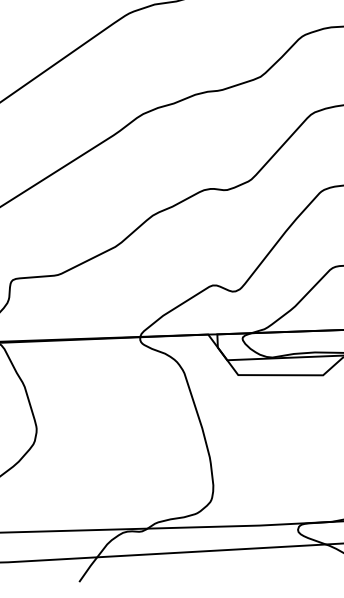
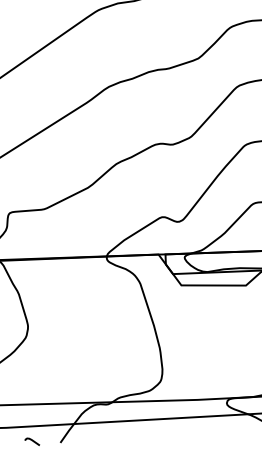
curve: (42, 580) -> (32, 441), added

